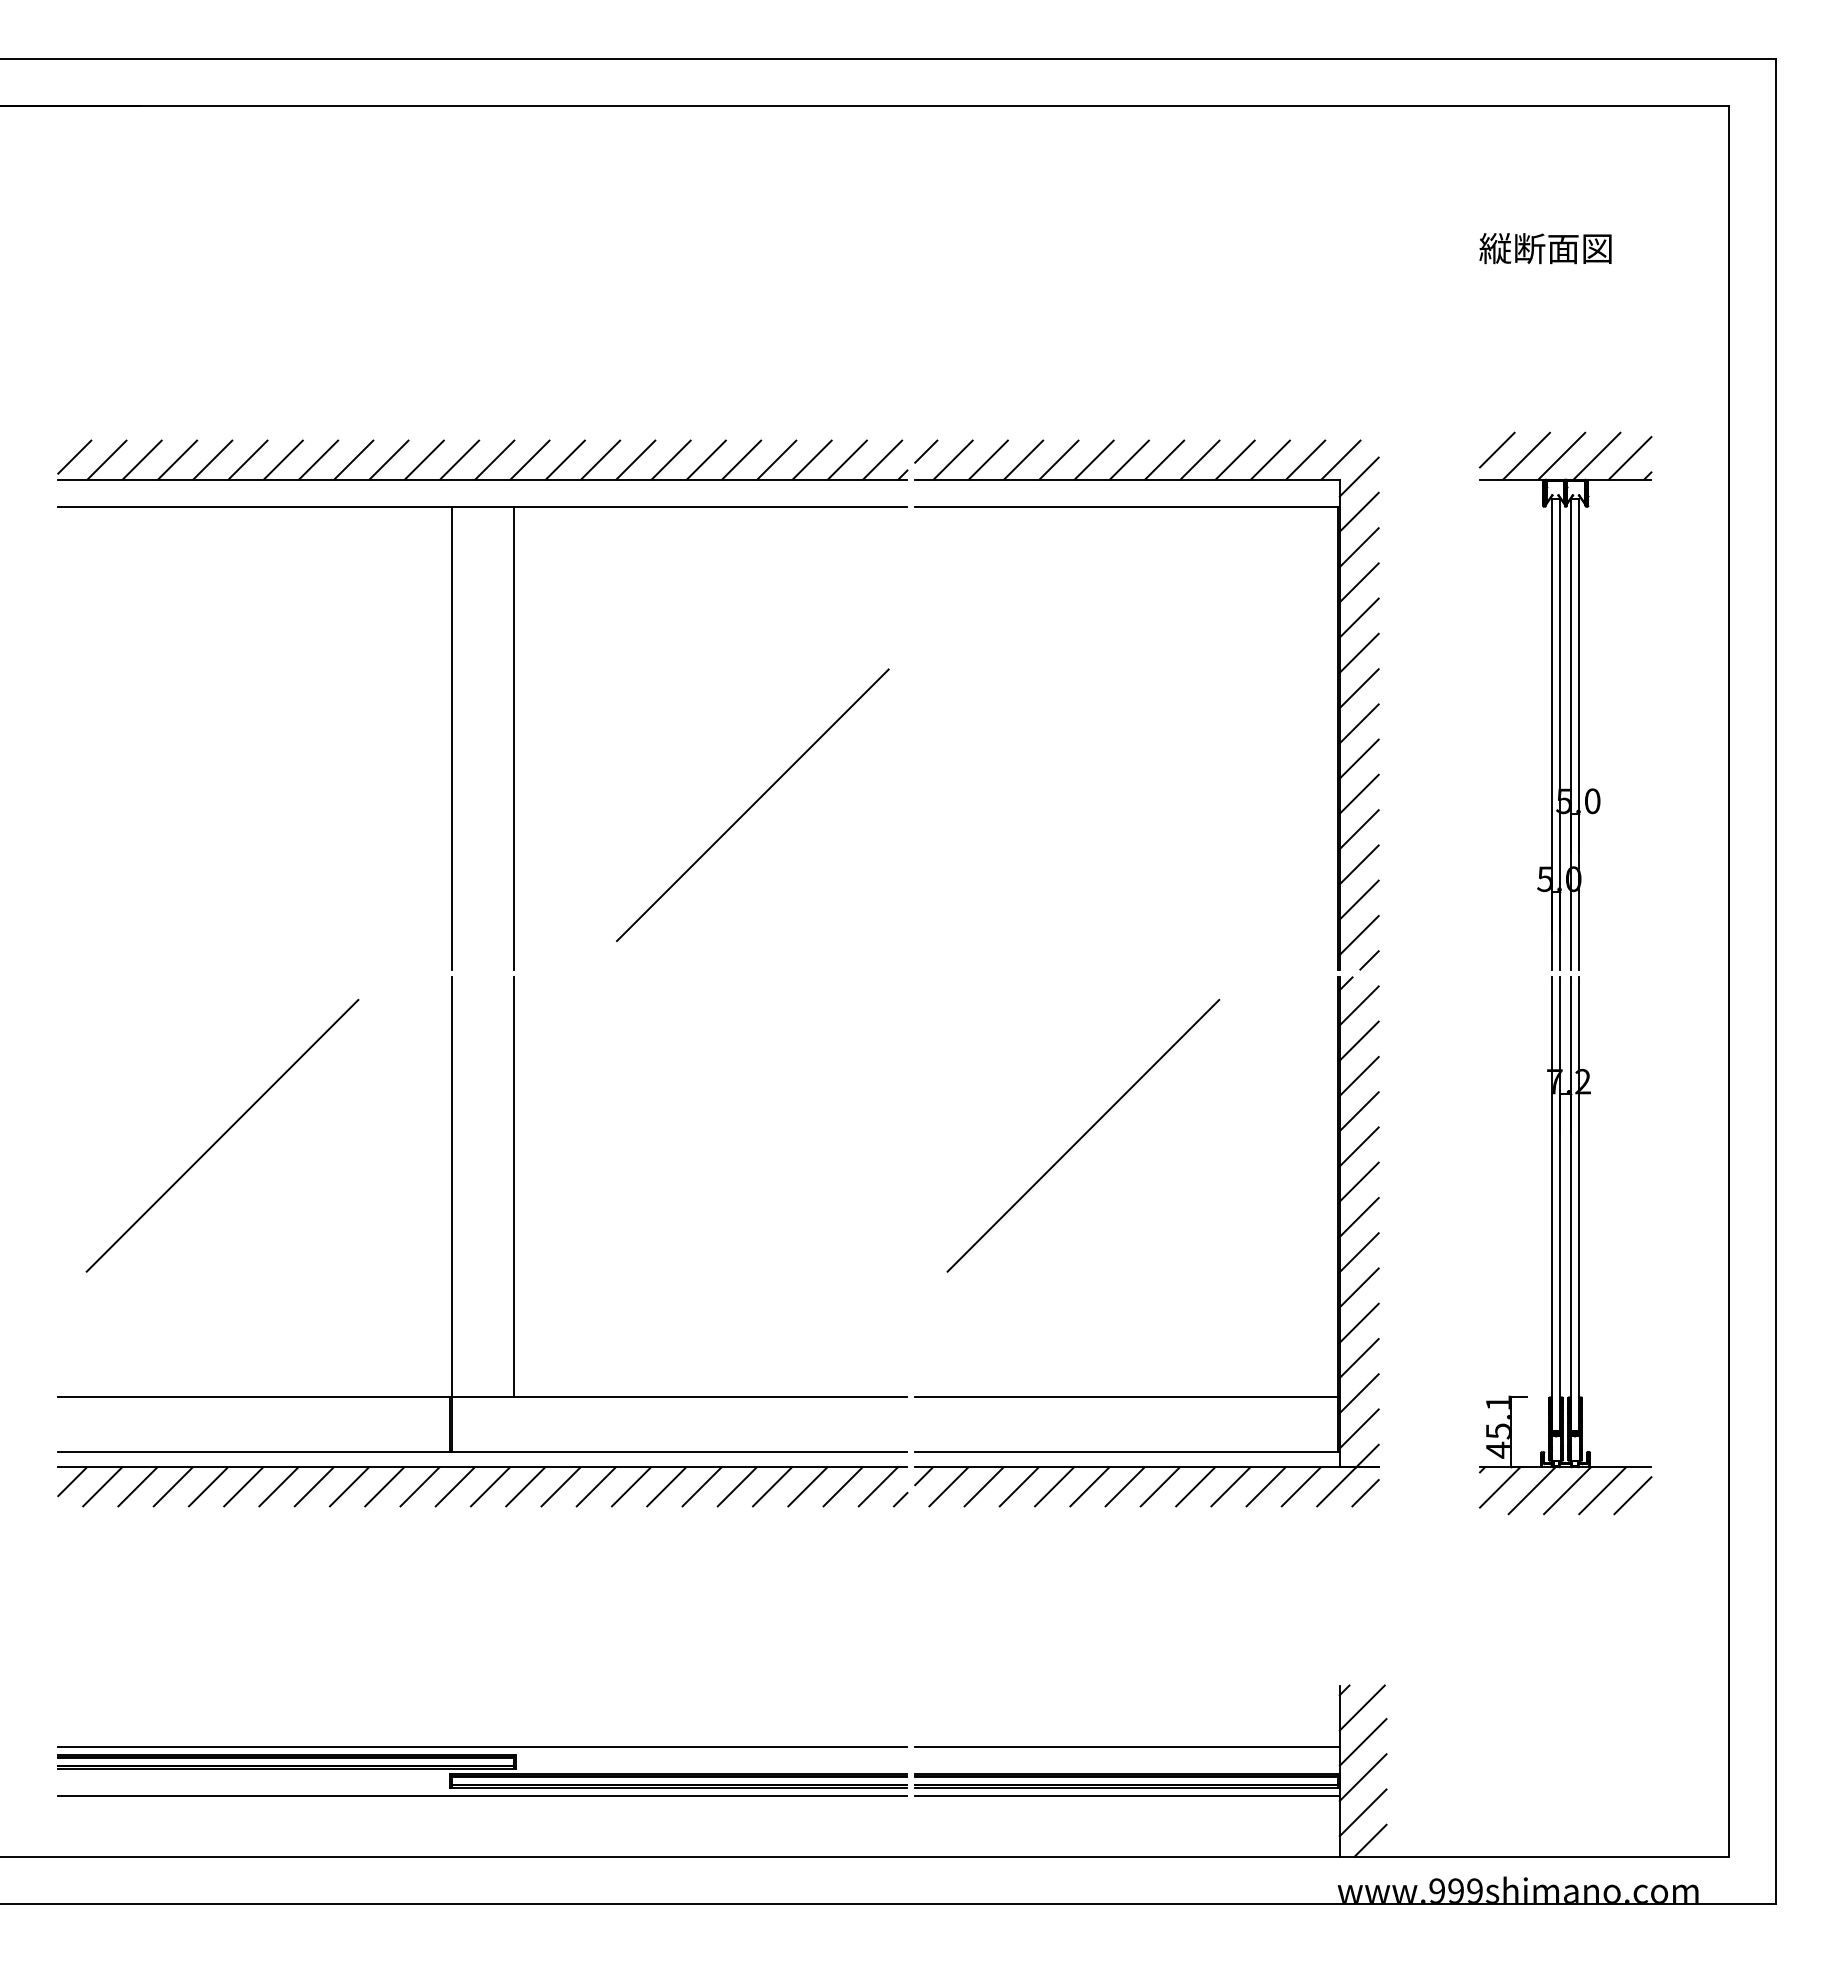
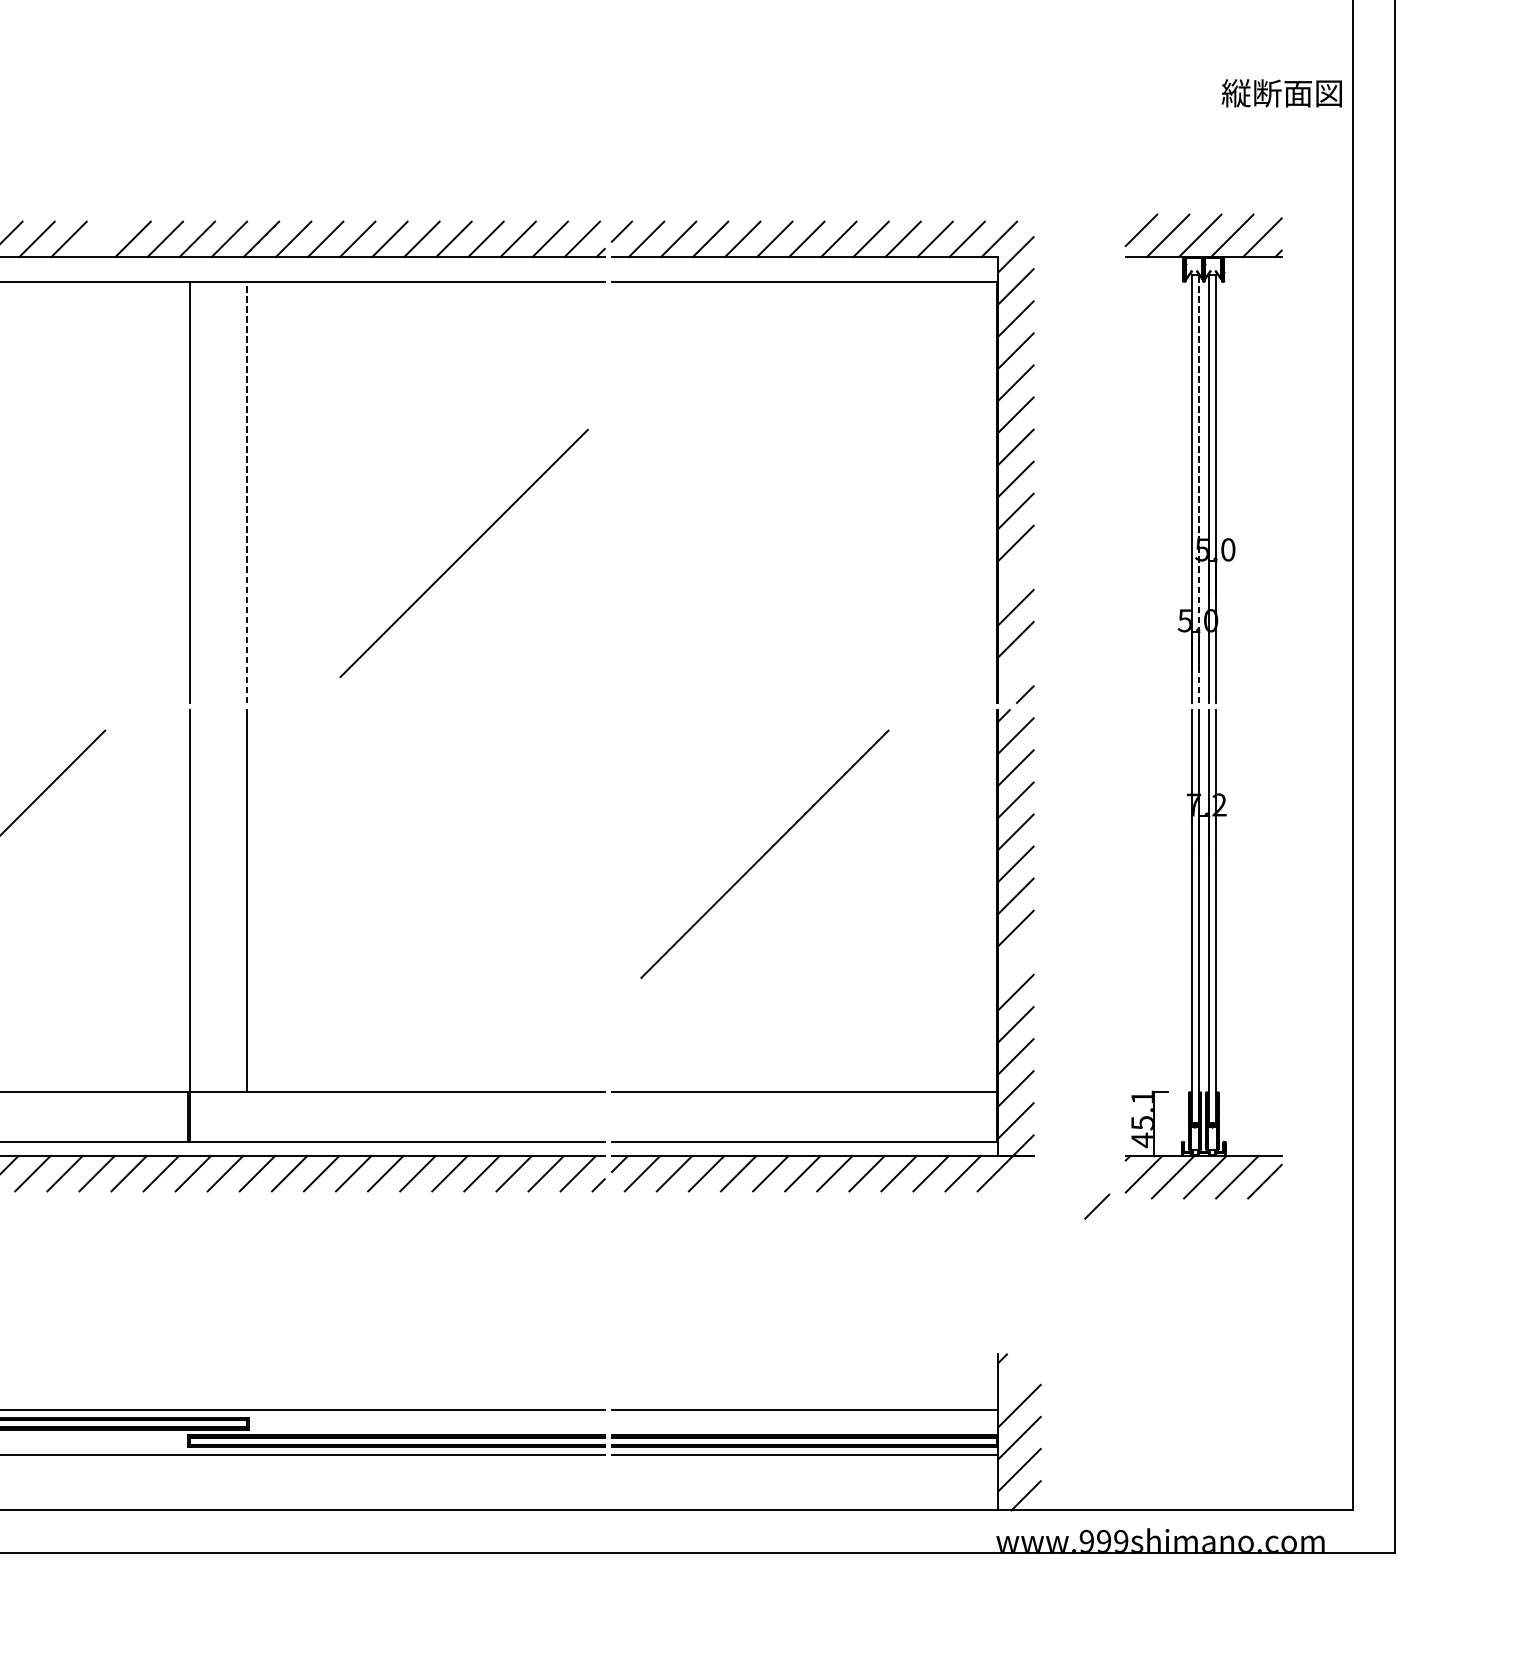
text: (1545, 248) -> (1281, 93), moved
line: (353, 459) -> (100, 238), removed
line: (1560, 733) -> (1199, 488), solid -> dashed
line: (513, 737) -> (246, 491), solid -> dashed
line: (1358, 829) -> (1015, 575), removed
line: (1358, 934) -> (1015, 671), removed
line: (1358, 1252) -> (1015, 960), removed
line: (1365, 1493) -> (1097, 1206), moved
line: (1361, 1707) -> (1017, 1374), removed

